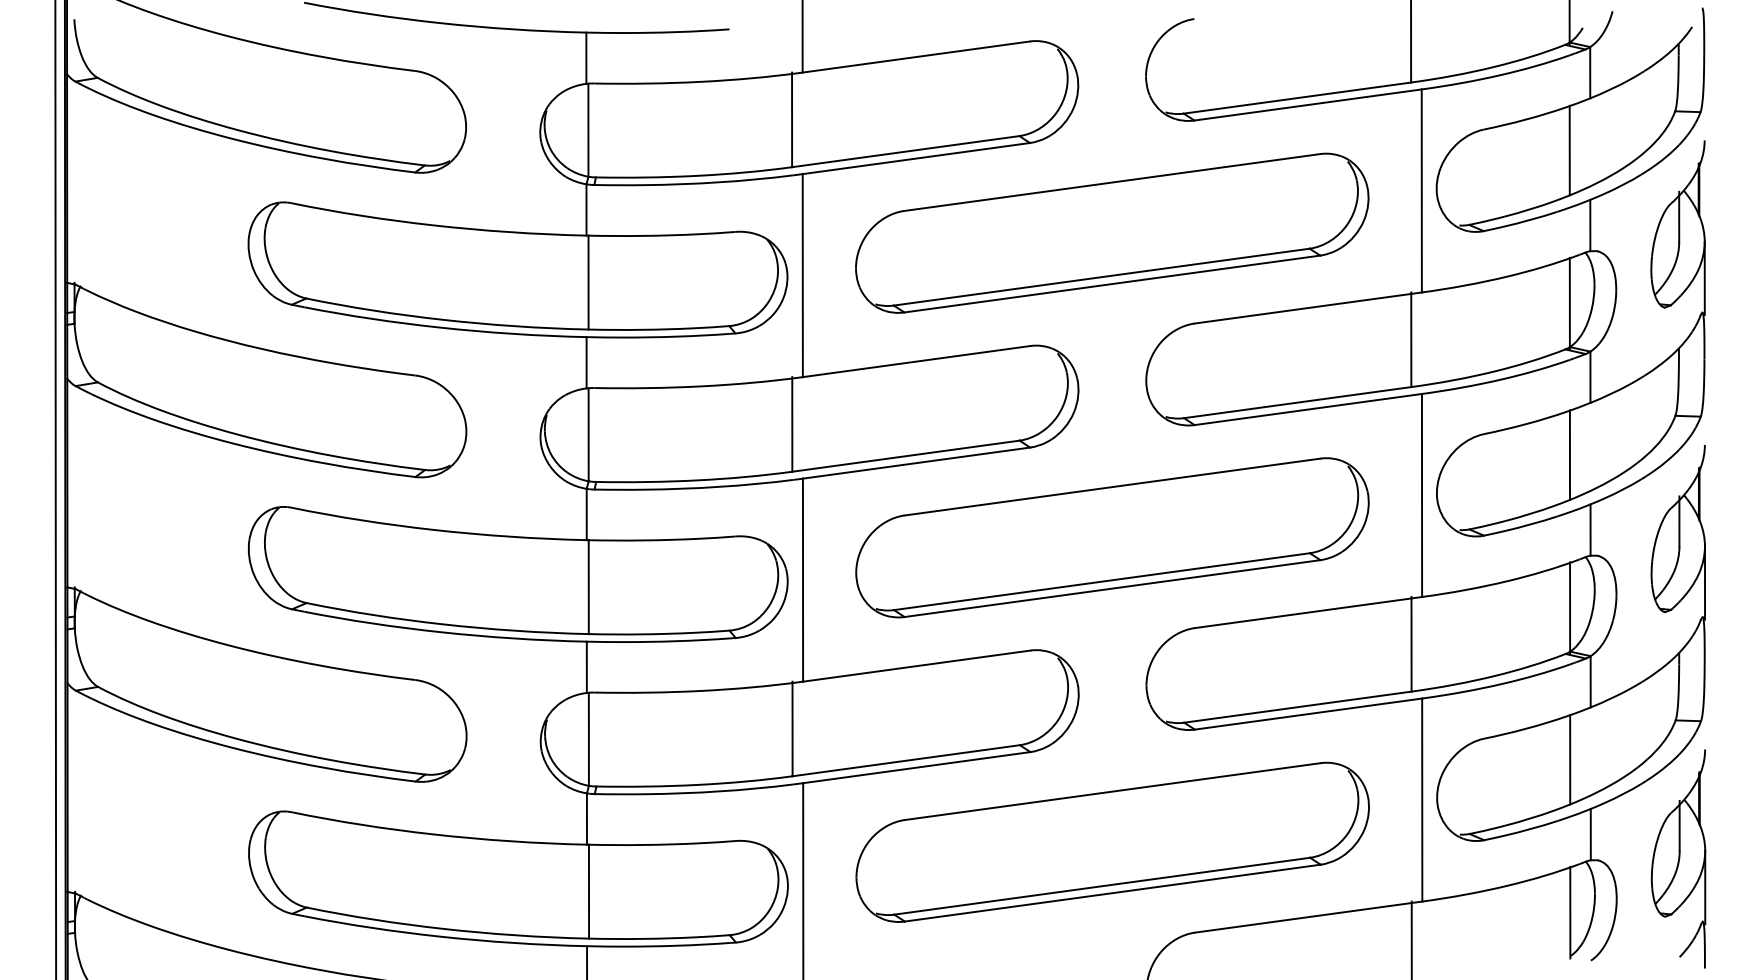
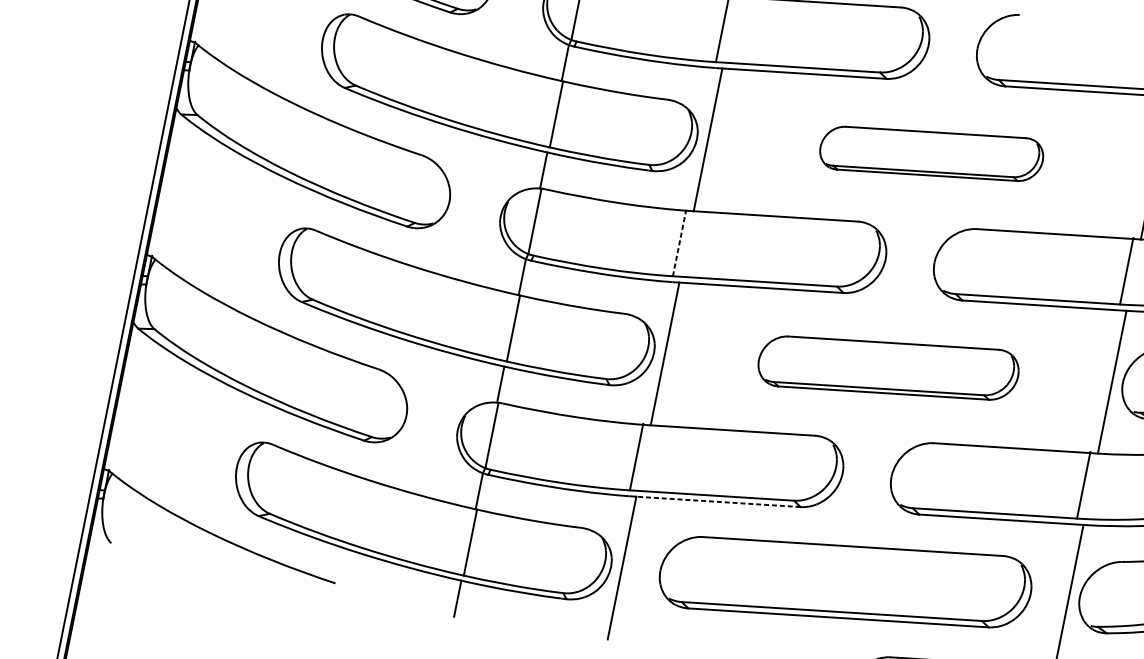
part: (1112, 232) -> (931, 153), size x0.6
line: (792, 423) -> (679, 242), solid -> dashed
part: (1112, 537) -> (888, 367), size x0.7
line: (916, 767) -> (718, 501), solid -> dashed

